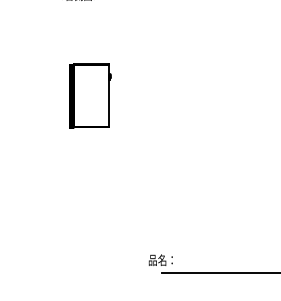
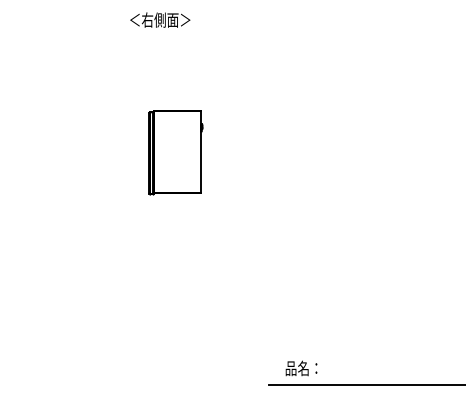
text: (160, 260) -> (301, 368), moved

